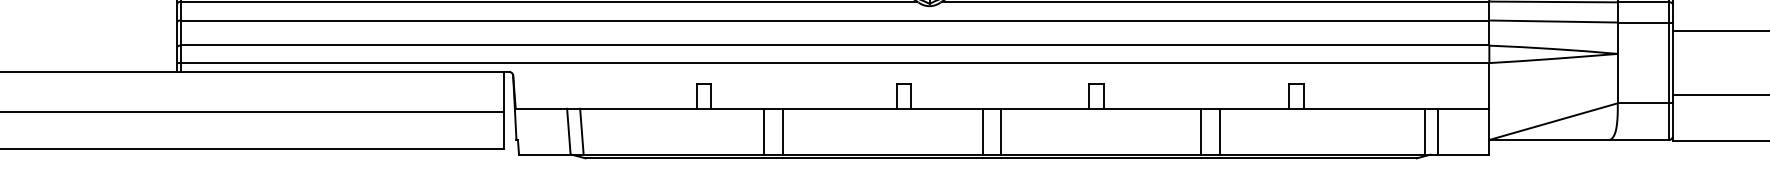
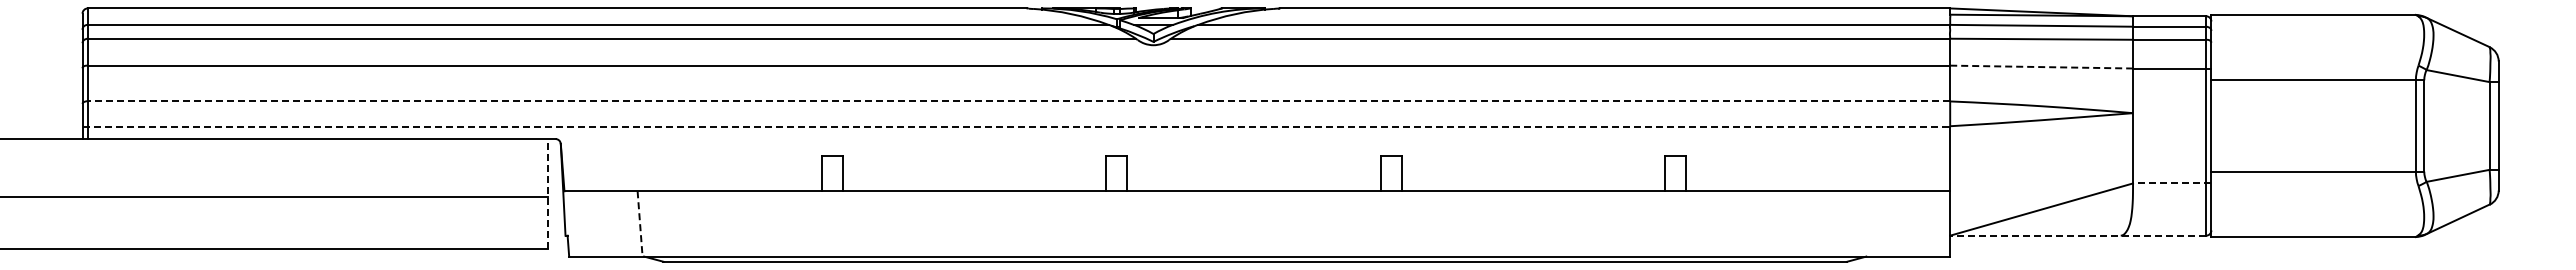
line: (1554, 21) -> (2042, 67), solid -> dashed
line: (834, 45) -> (1018, 101), solid -> dashed
line: (833, 63) -> (1016, 126), solid -> dashed
line: (1644, 103) -> (2171, 183), solid -> dashed
line: (503, 110) -> (547, 193), solid -> dashed
line: (569, 131) -> (640, 223), solid -> dashed
line: (581, 131) -> (658, 223), removed
line: (764, 131) -> (918, 223), removed
line: (782, 131) -> (944, 223), removed
line: (982, 131) -> (1229, 223), removed
line: (1001, 131) -> (1255, 223), removed
line: (1201, 131) -> (1540, 223), removed
line: (1219, 131) -> (1566, 223), removed
line: (1424, 131) -> (1858, 223), removed
line: (1437, 131) -> (1876, 223), removed
line: (1579, 139) -> (2078, 235), solid -> dashed

